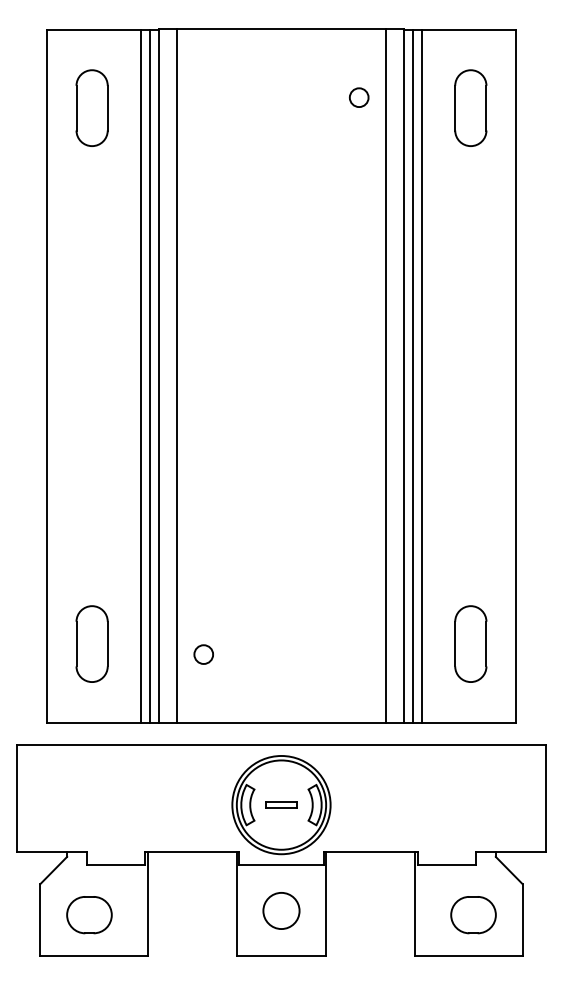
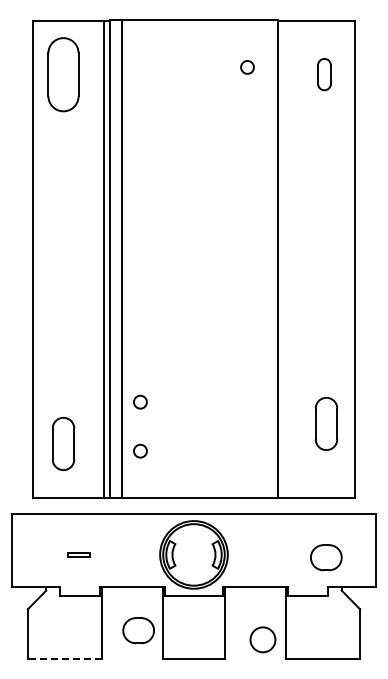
part: (92, 107) -> (63, 74), size x1.4
part: (470, 107) -> (324, 74), size x0.6
line: (141, 376) -> (97, 259), removed
line: (386, 376) -> (266, 259), removed
line: (412, 376) -> (284, 259), removed
line: (421, 376) -> (290, 259), removed
circle: (203, 582) -> (140, 401), added
part: (470, 643) -> (326, 423), moved
part: (280, 804) -> (78, 554), moved
circle: (280, 910) -> (262, 639), moved
part: (89, 914) -> (138, 630), moved
part: (473, 914) -> (326, 557), moved
line: (93, 955) -> (64, 658), solid -> dashed

